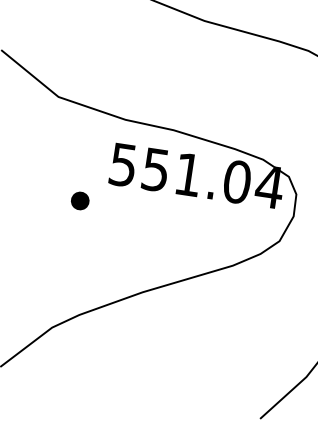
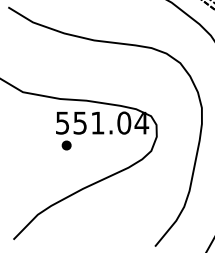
part: (79, 200) -> (66, 145), moved

